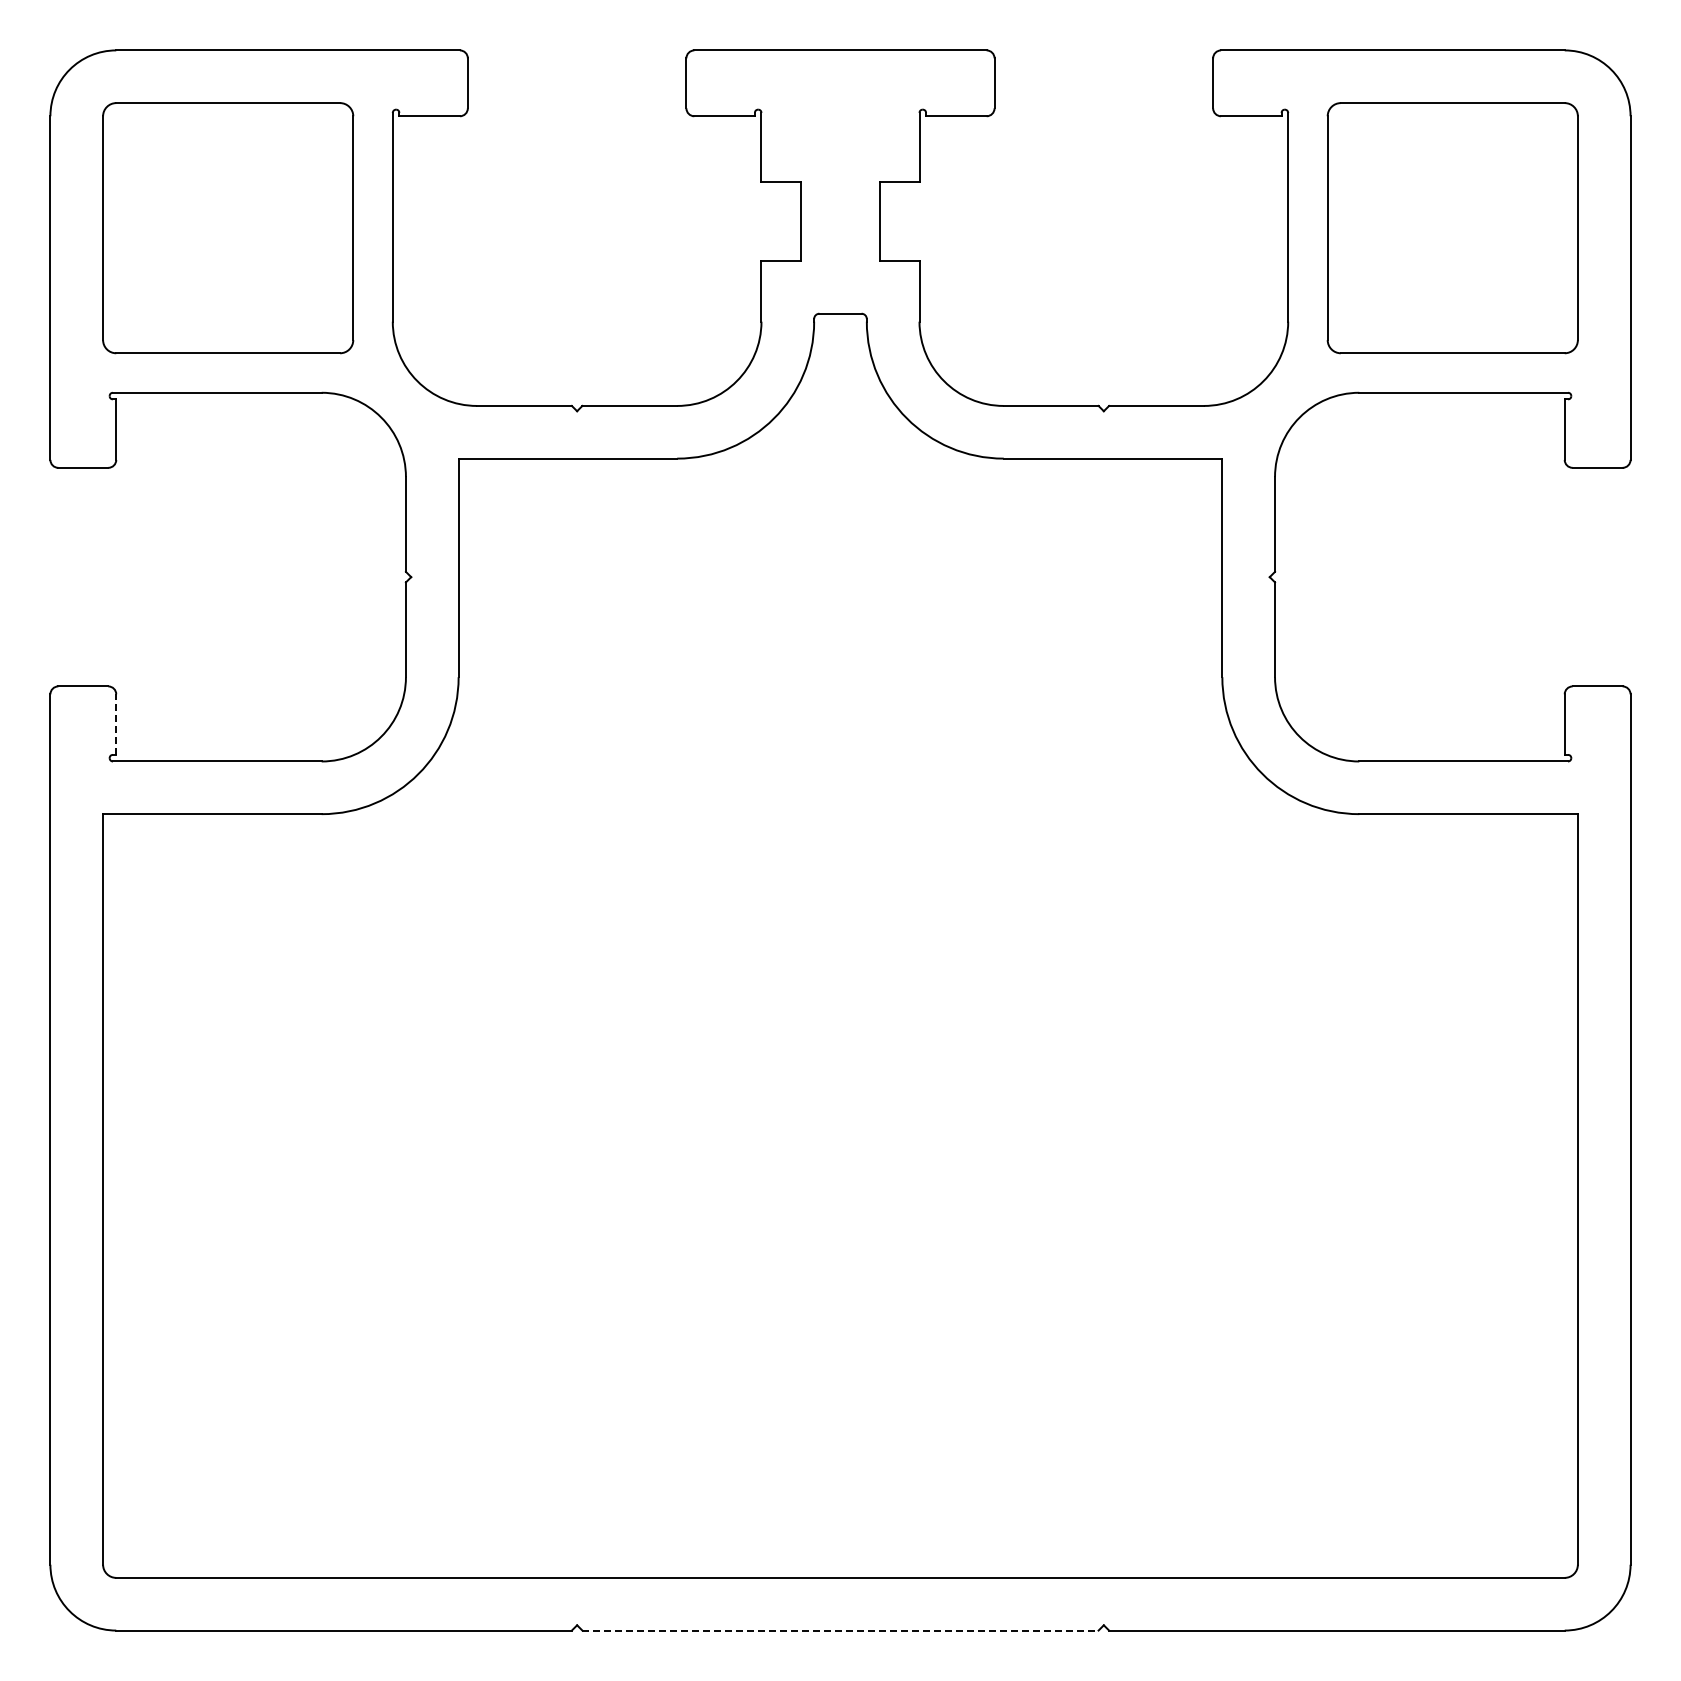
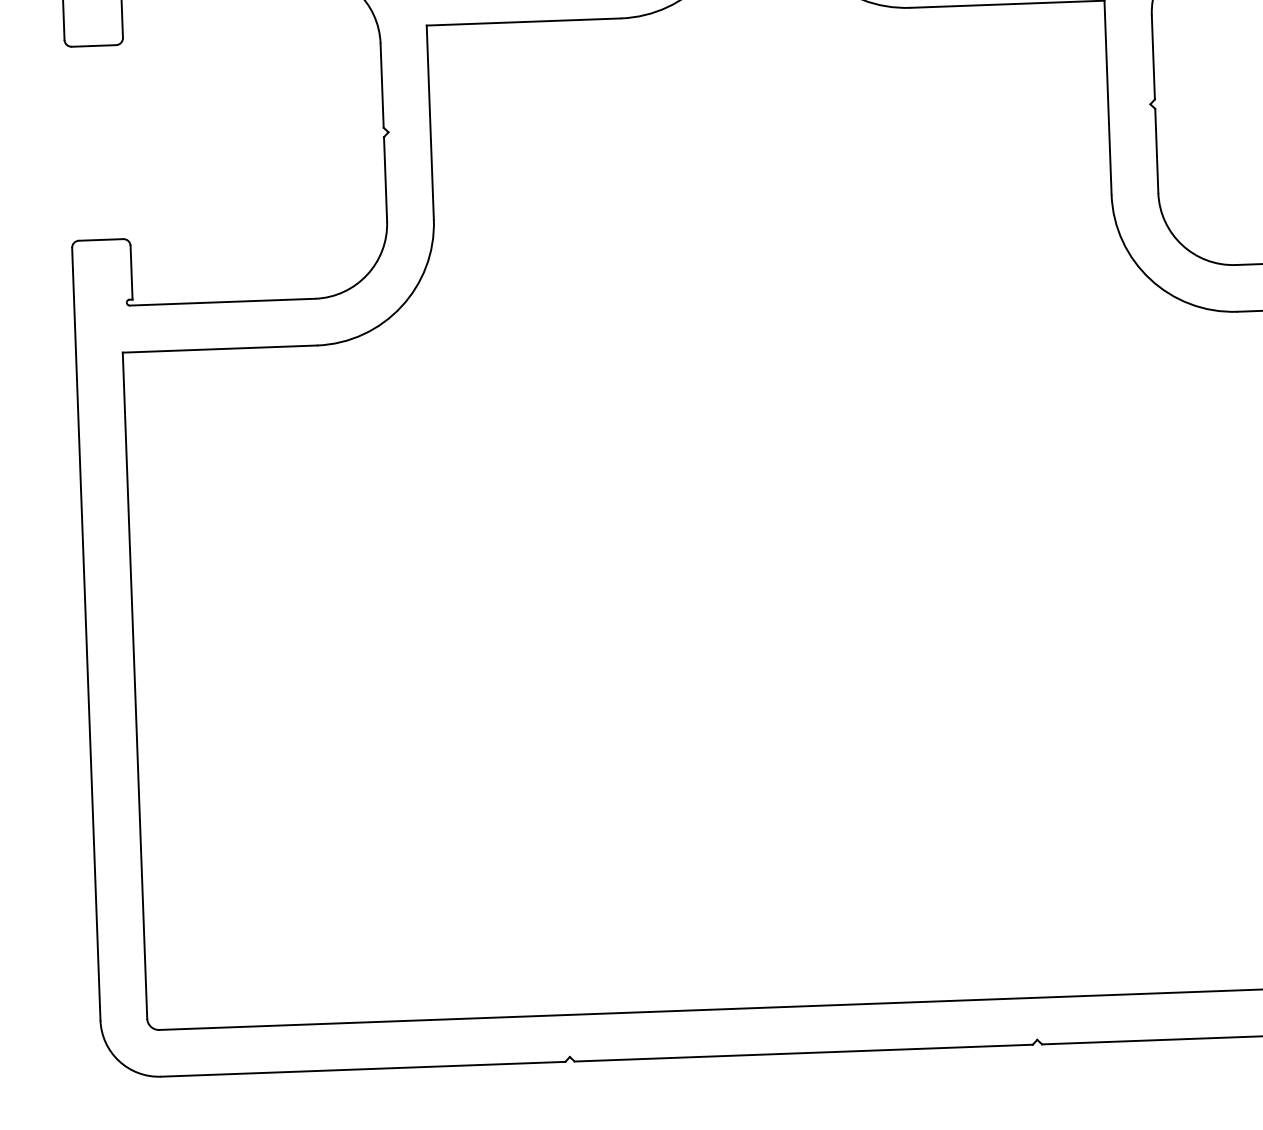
line: (116, 724) -> (131, 272), dashed -> solid
line: (840, 1630) -> (803, 1053), dashed -> solid

